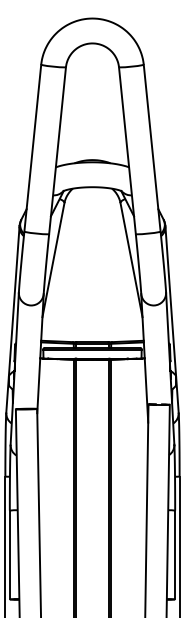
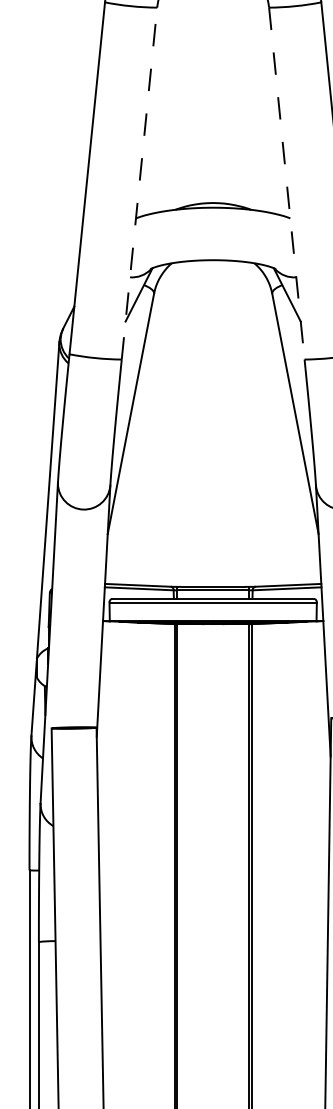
line: (57, 150) -> (139, 182), solid -> dashed
line: (127, 150) -> (286, 182), solid -> dashed

